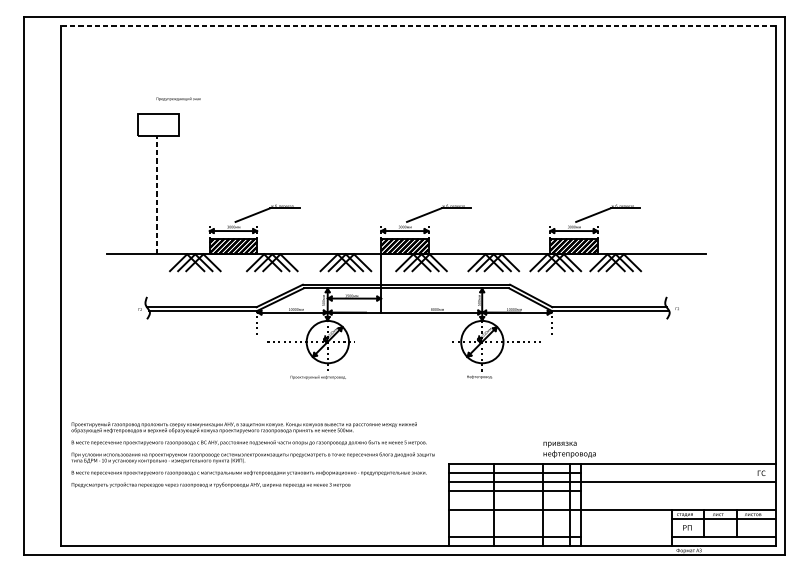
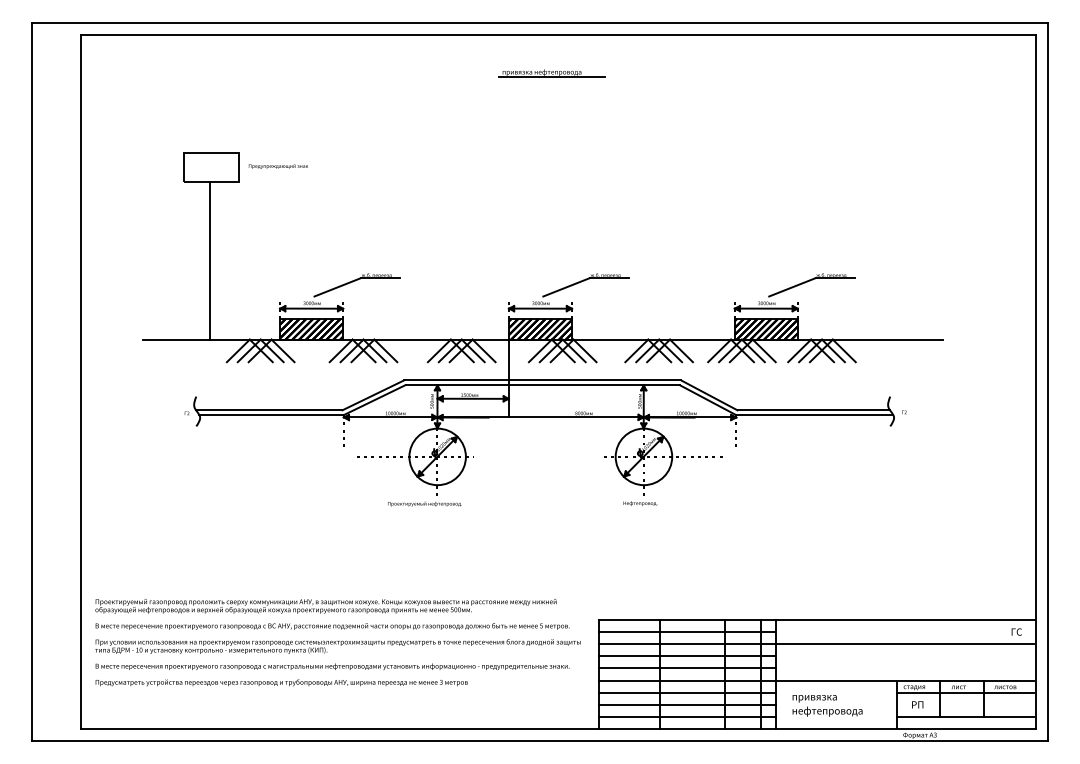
line: (417, 26) -> (557, 35), dashed -> solid
part: (413, 54) -> (551, 73), added
text: (177, 99) -> (277, 166), moved
line: (156, 194) -> (209, 260), dashed -> solid
text: (569, 449) -> (827, 705), moved
text: (252, 454) -> (337, 642), moved
line: (514, 500) -> (687, 668), added
line: (514, 518) -> (687, 692), added
line: (514, 527) -> (687, 704), added

